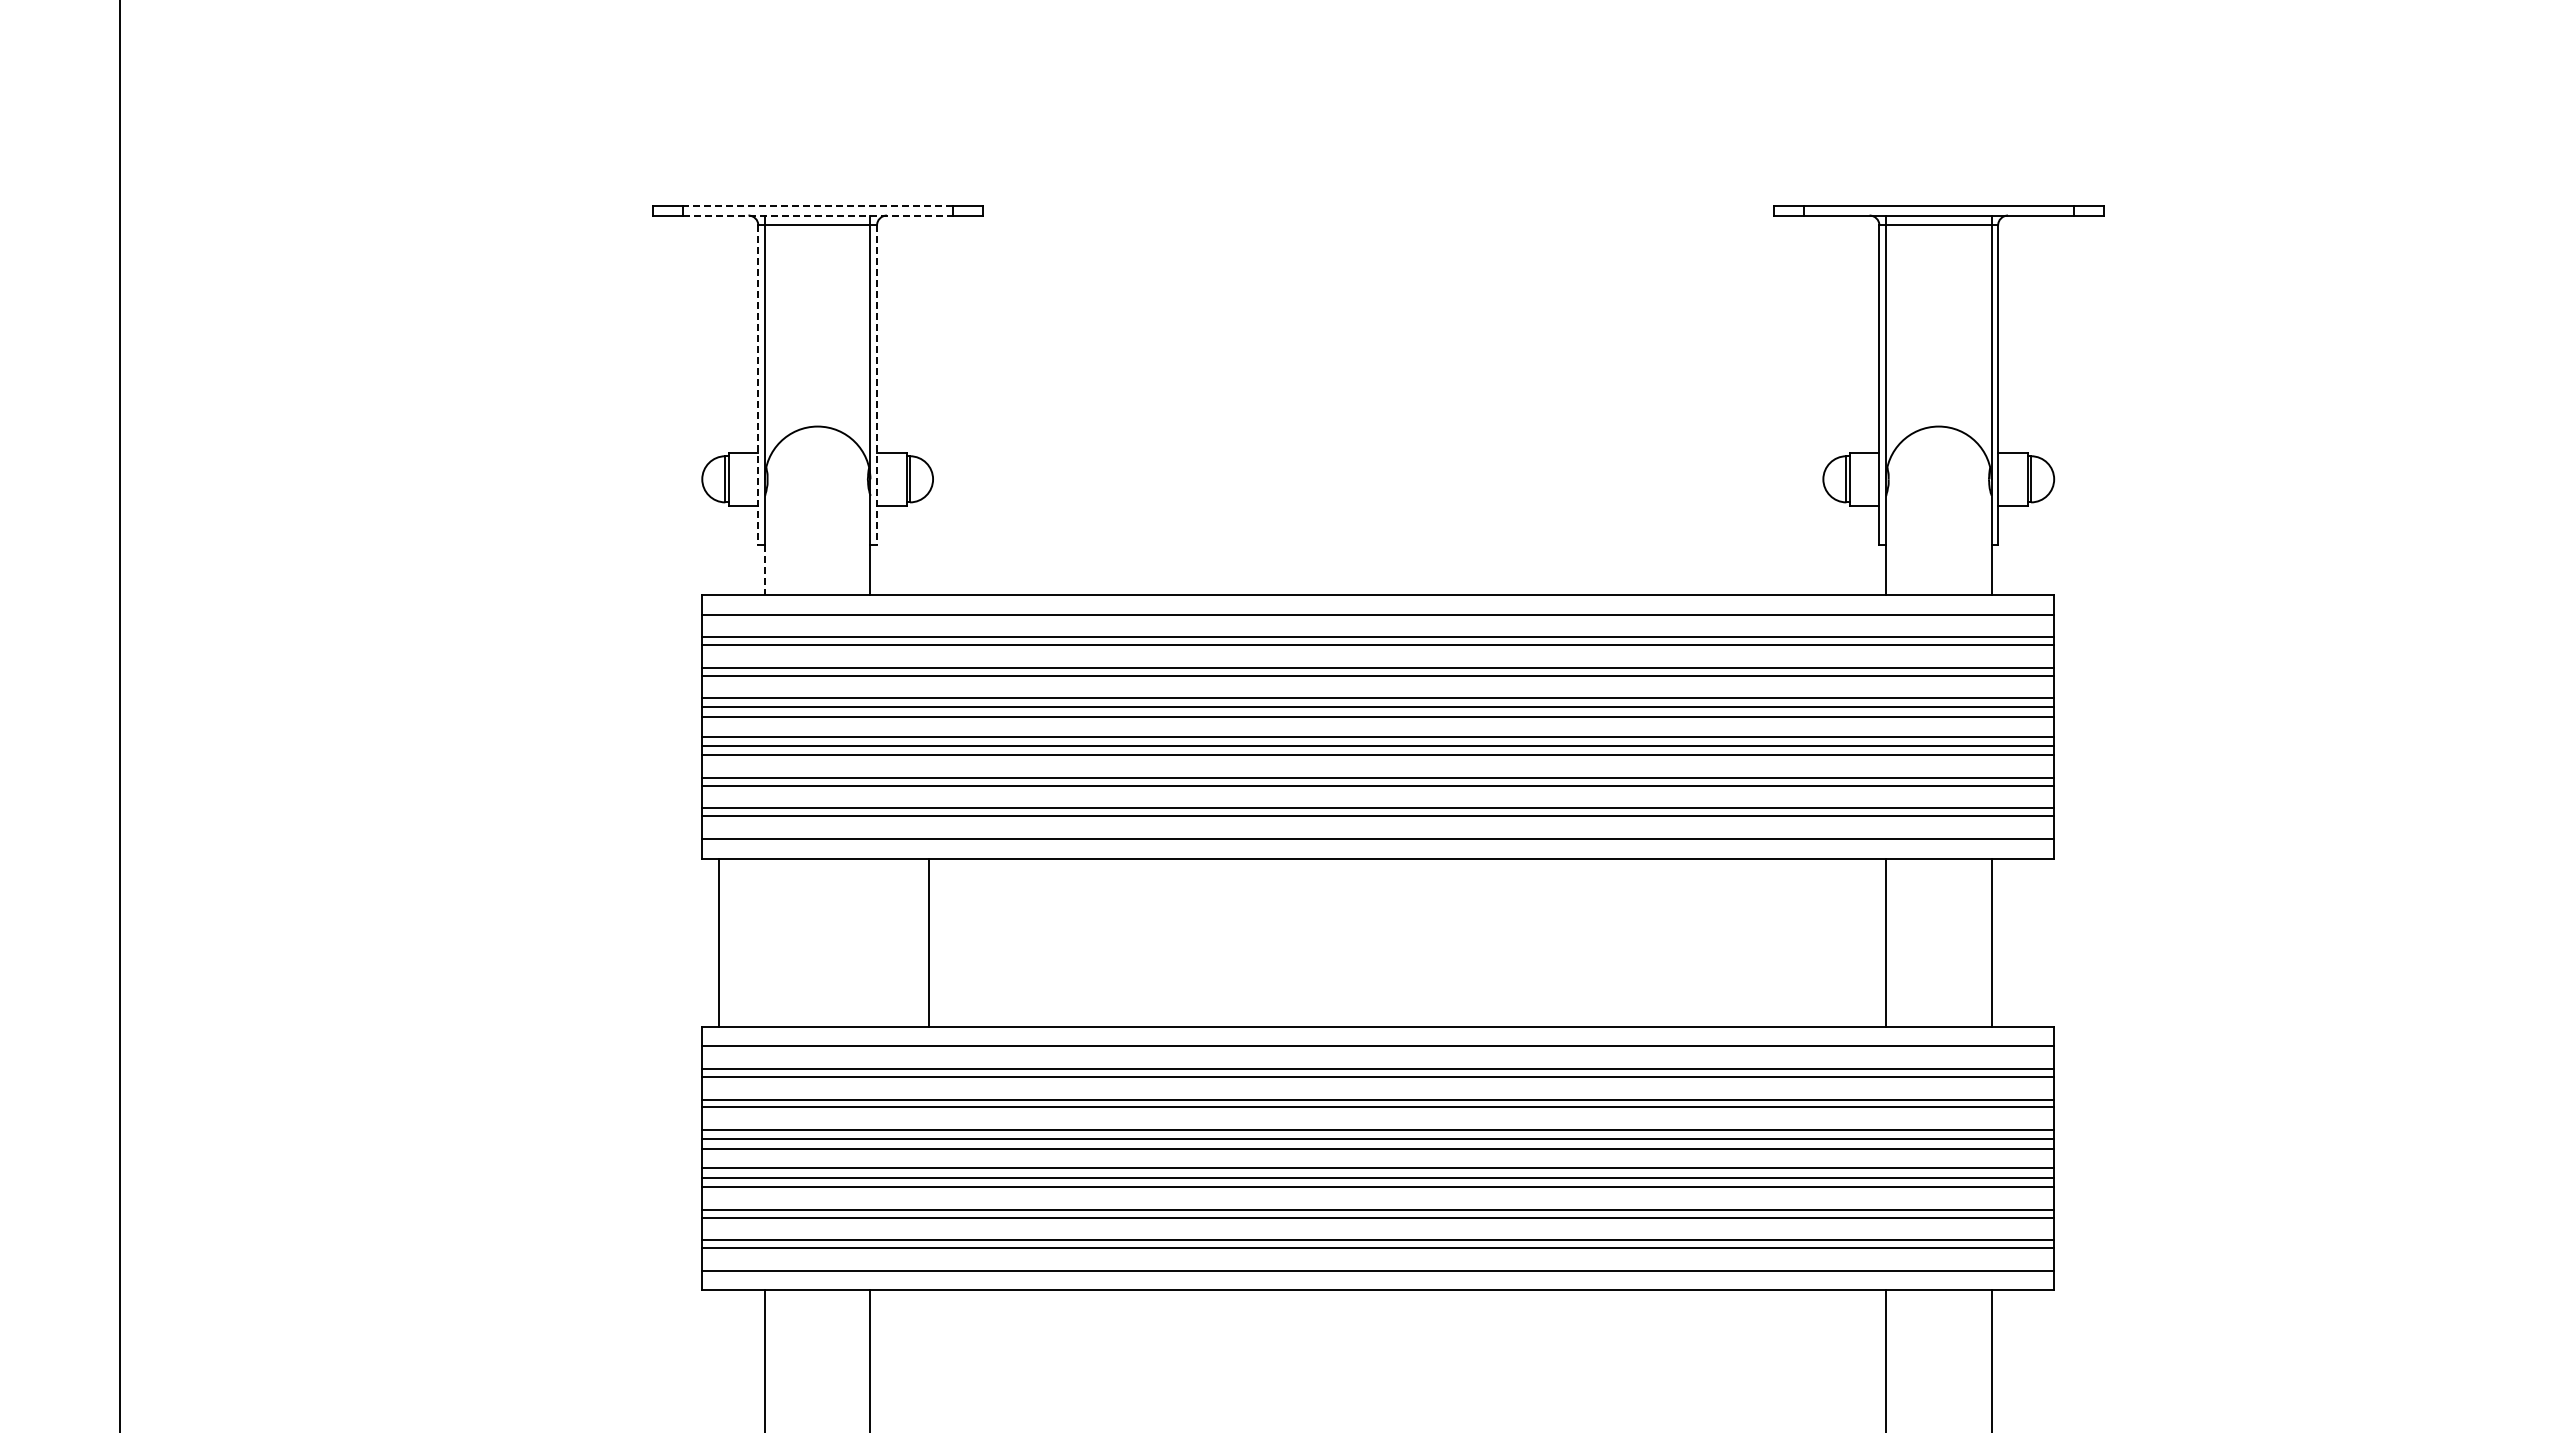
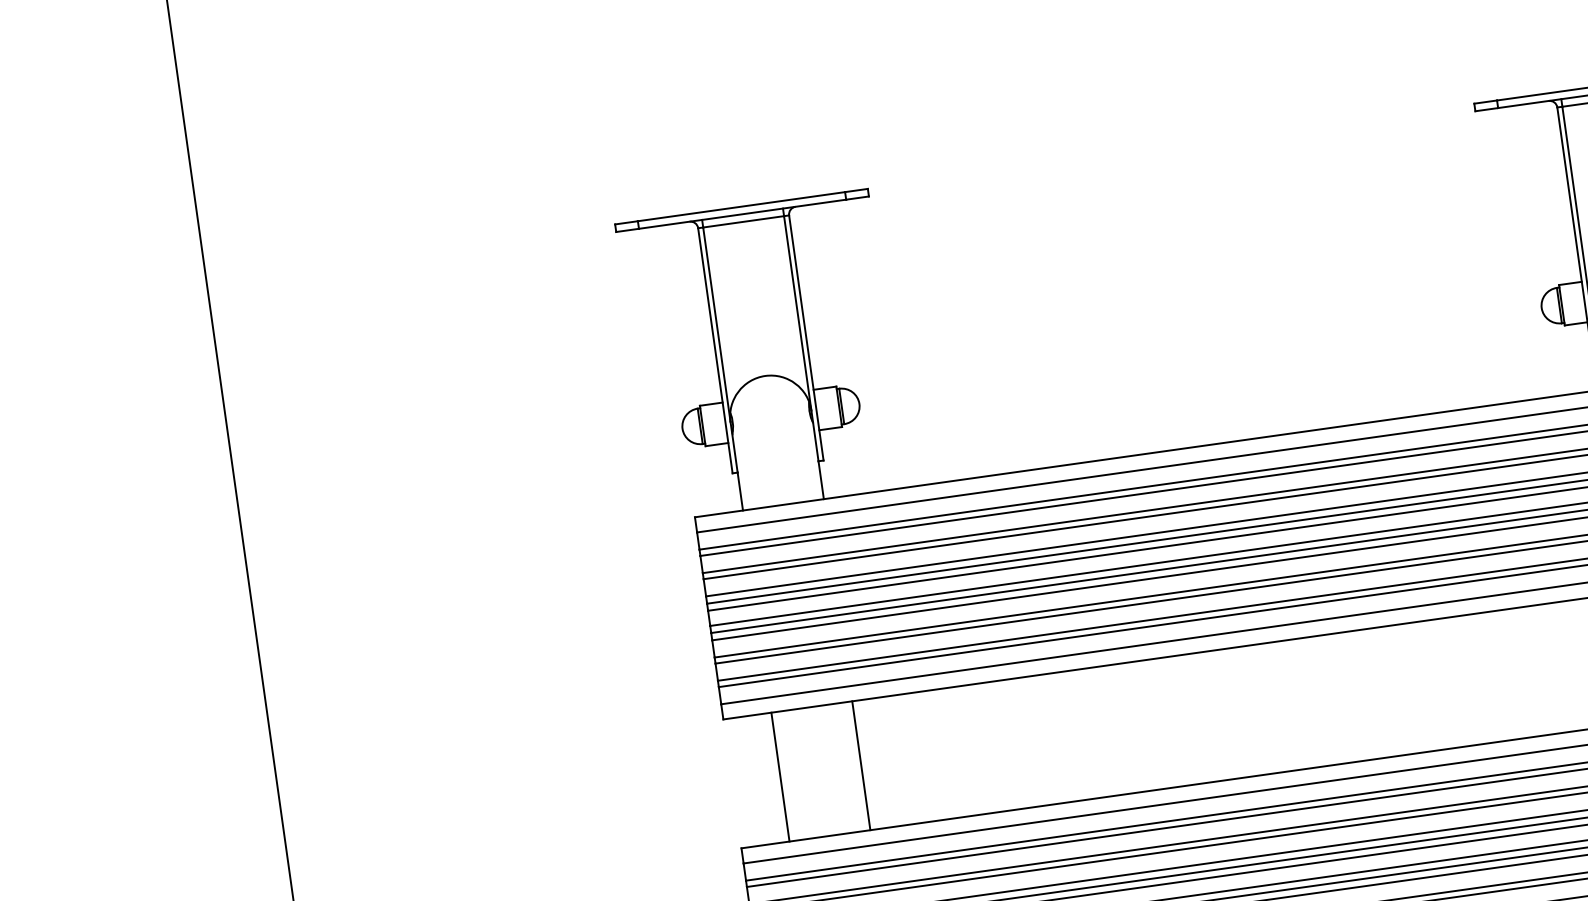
line: (817, 205) -> (741, 206), dashed -> solid
line: (818, 215) -> (743, 214), dashed -> solid
line: (758, 385) -> (715, 350), dashed -> solid
line: (877, 385) -> (806, 338), dashed -> solid
line: (764, 570) -> (740, 492), dashed -> solid
line: (718, 942) -> (780, 777), moved
line: (929, 942) -> (861, 765), moved

